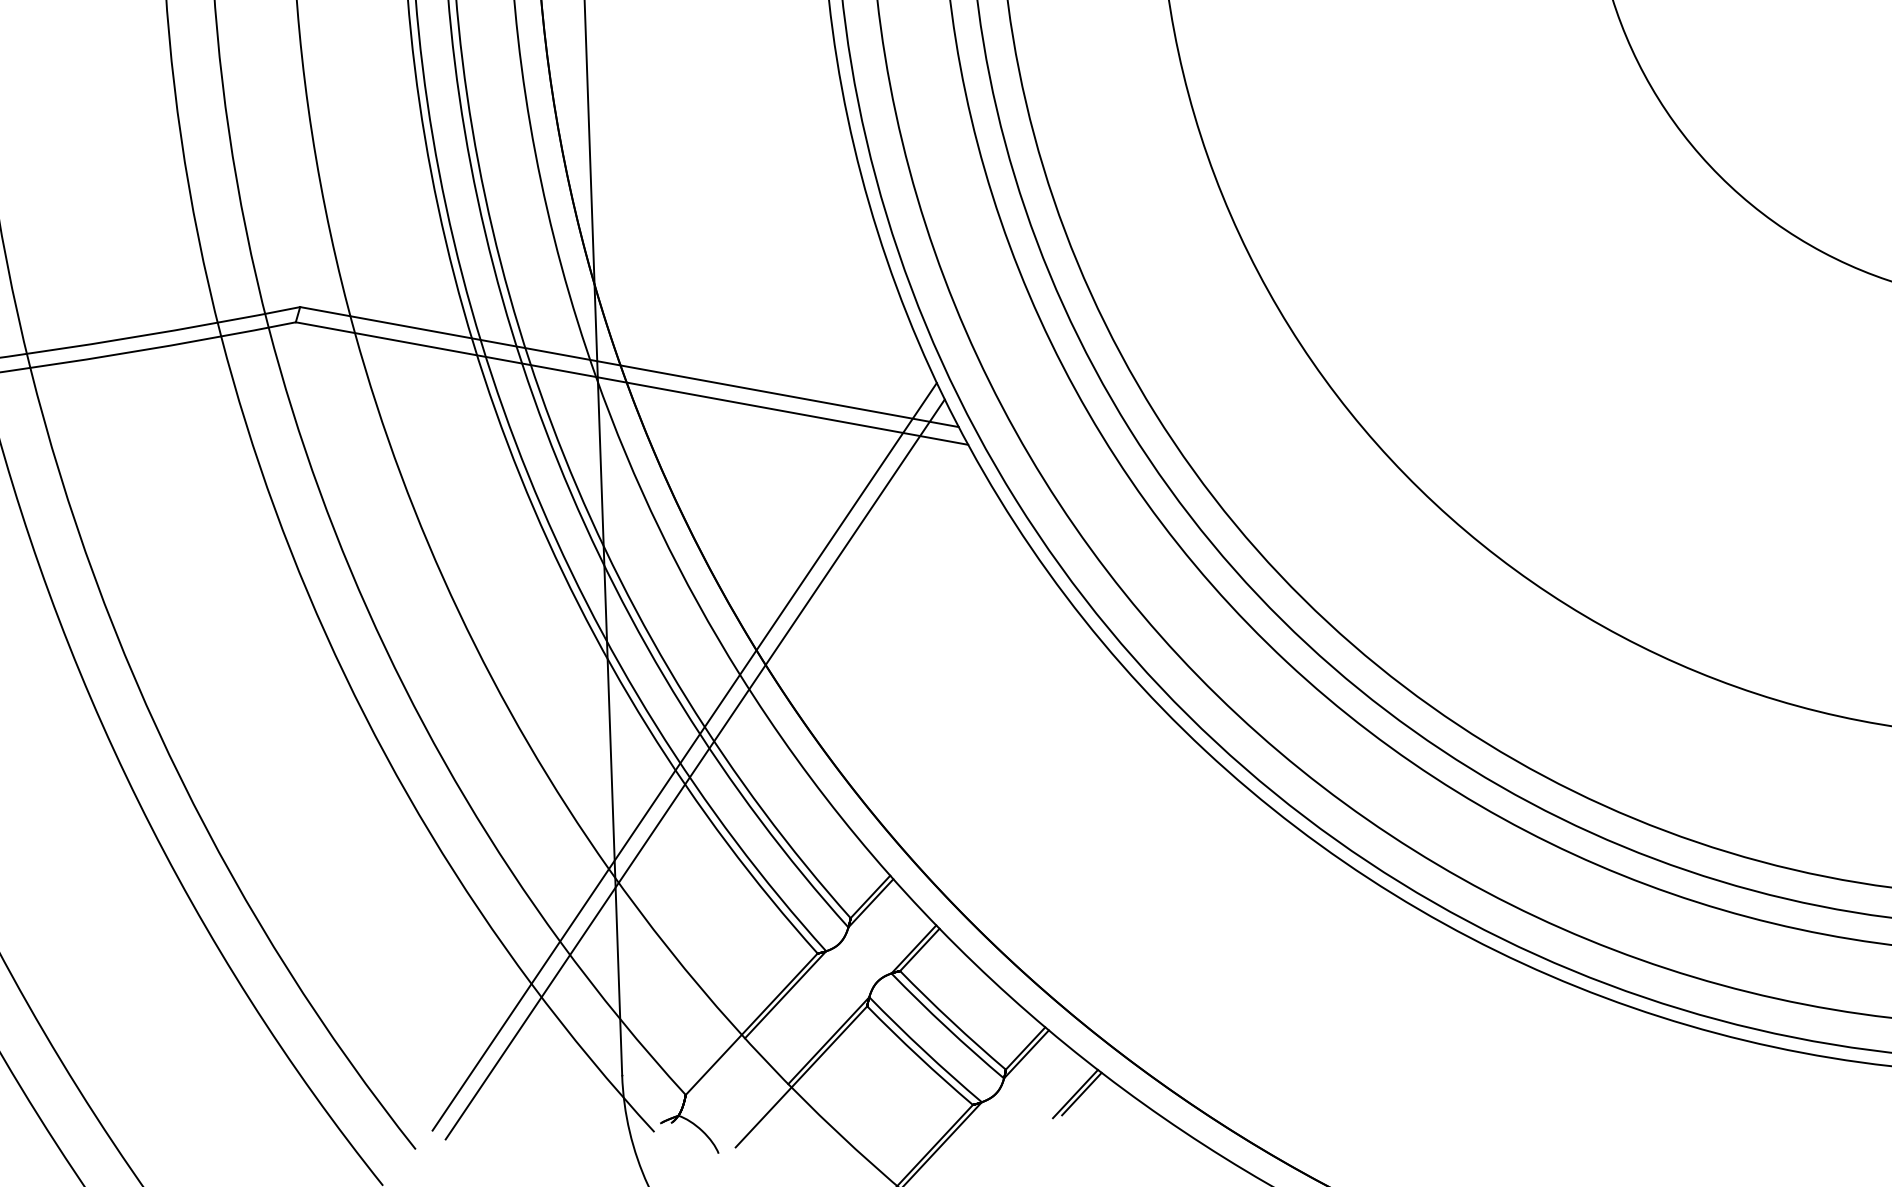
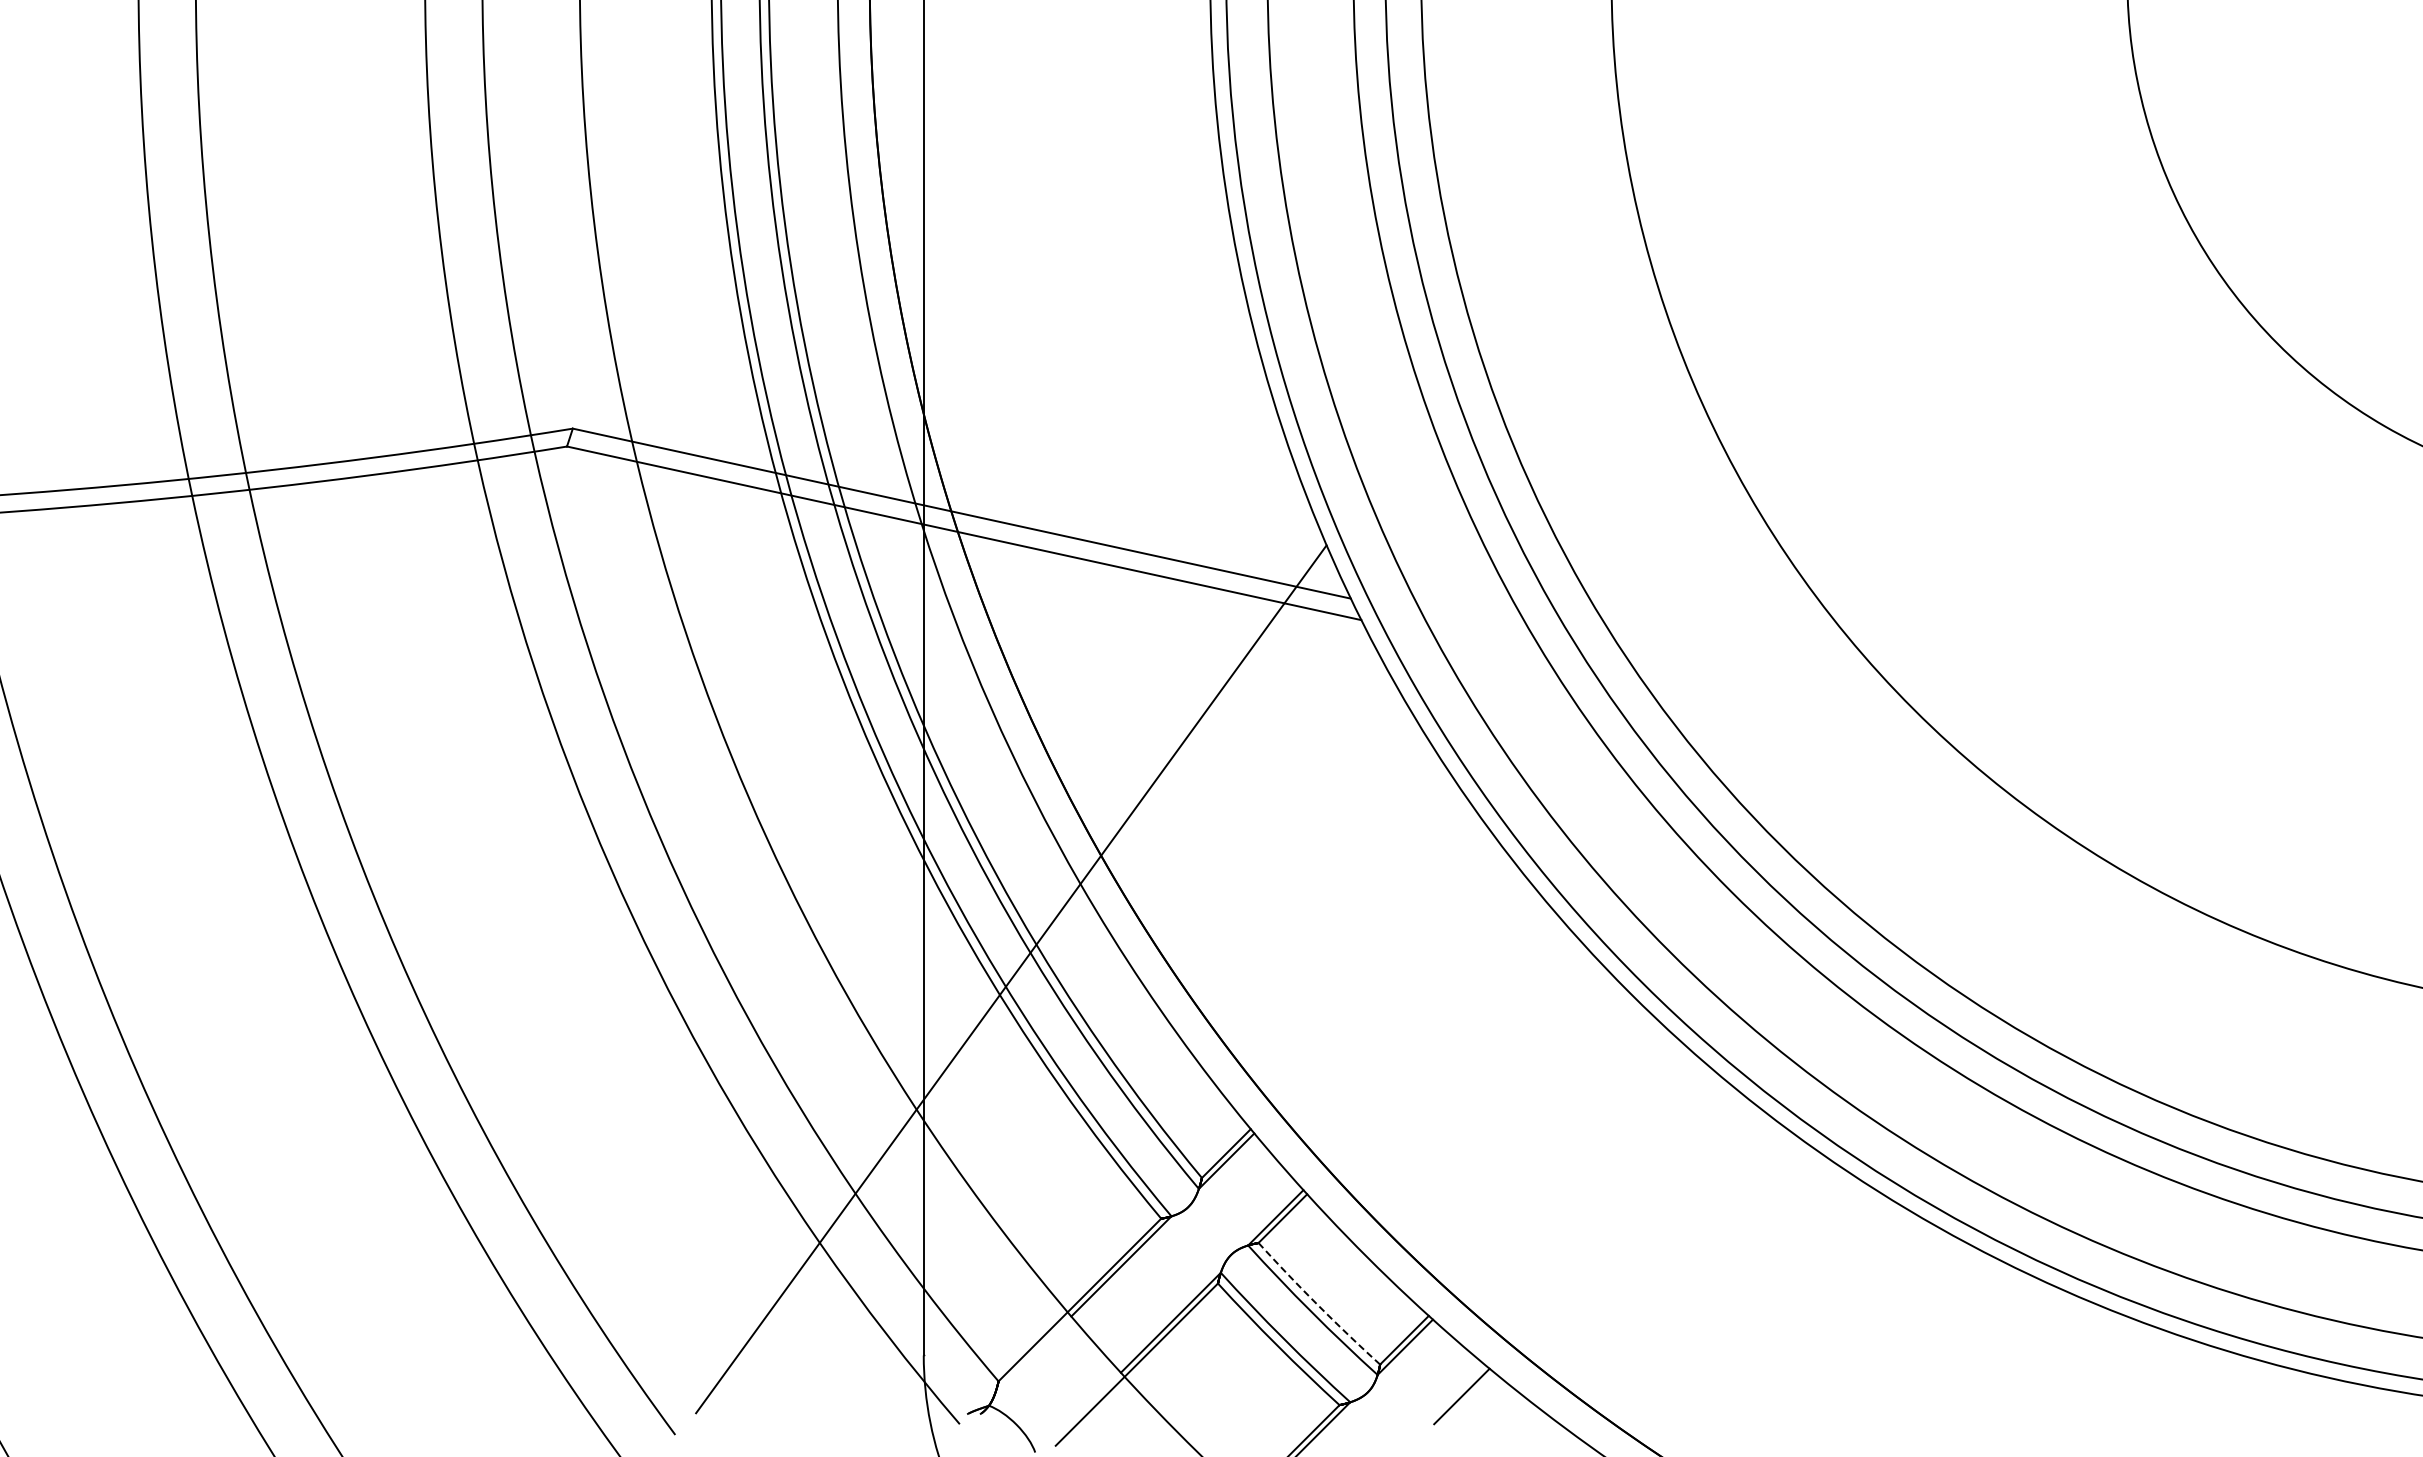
line: (695, 769) -> (1023, 994), removed
arc: (951, 1021) -> (1317, 1305), solid -> dashed
line: (1081, 1093) -> (1469, 1396), removed

